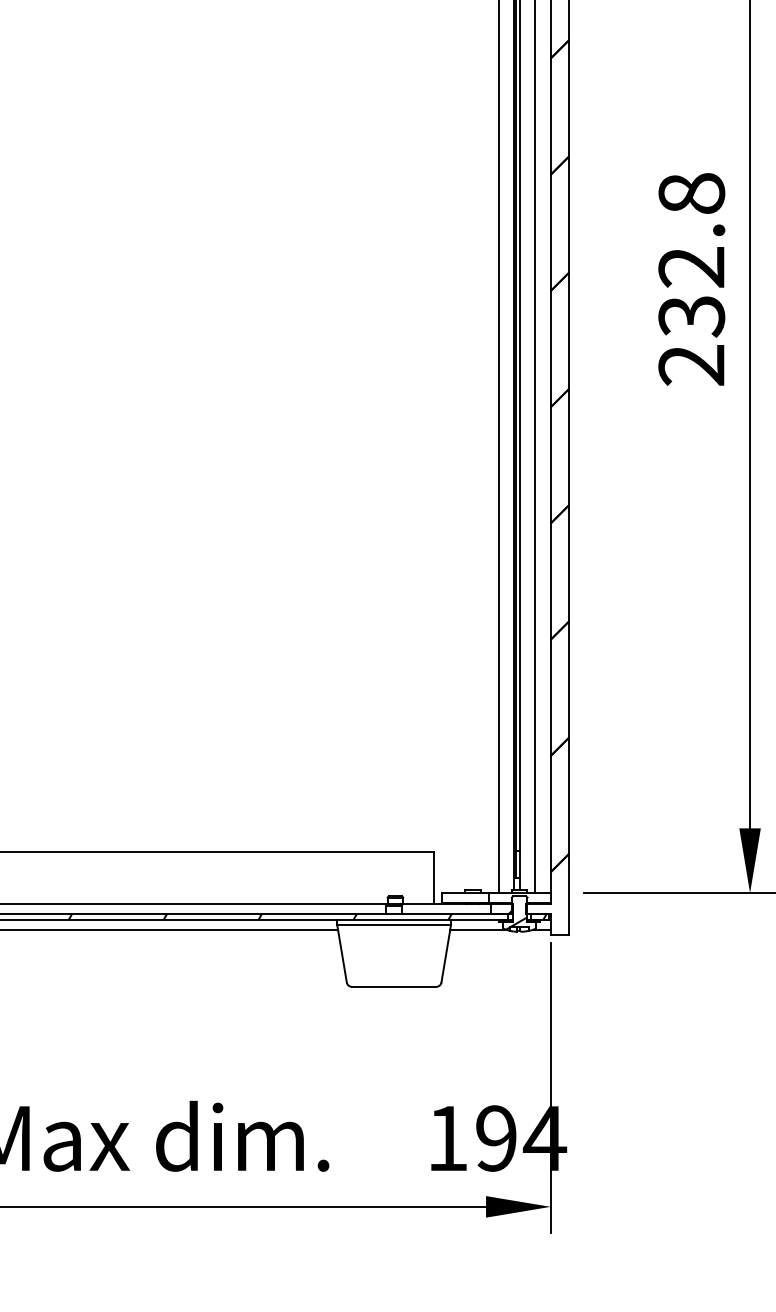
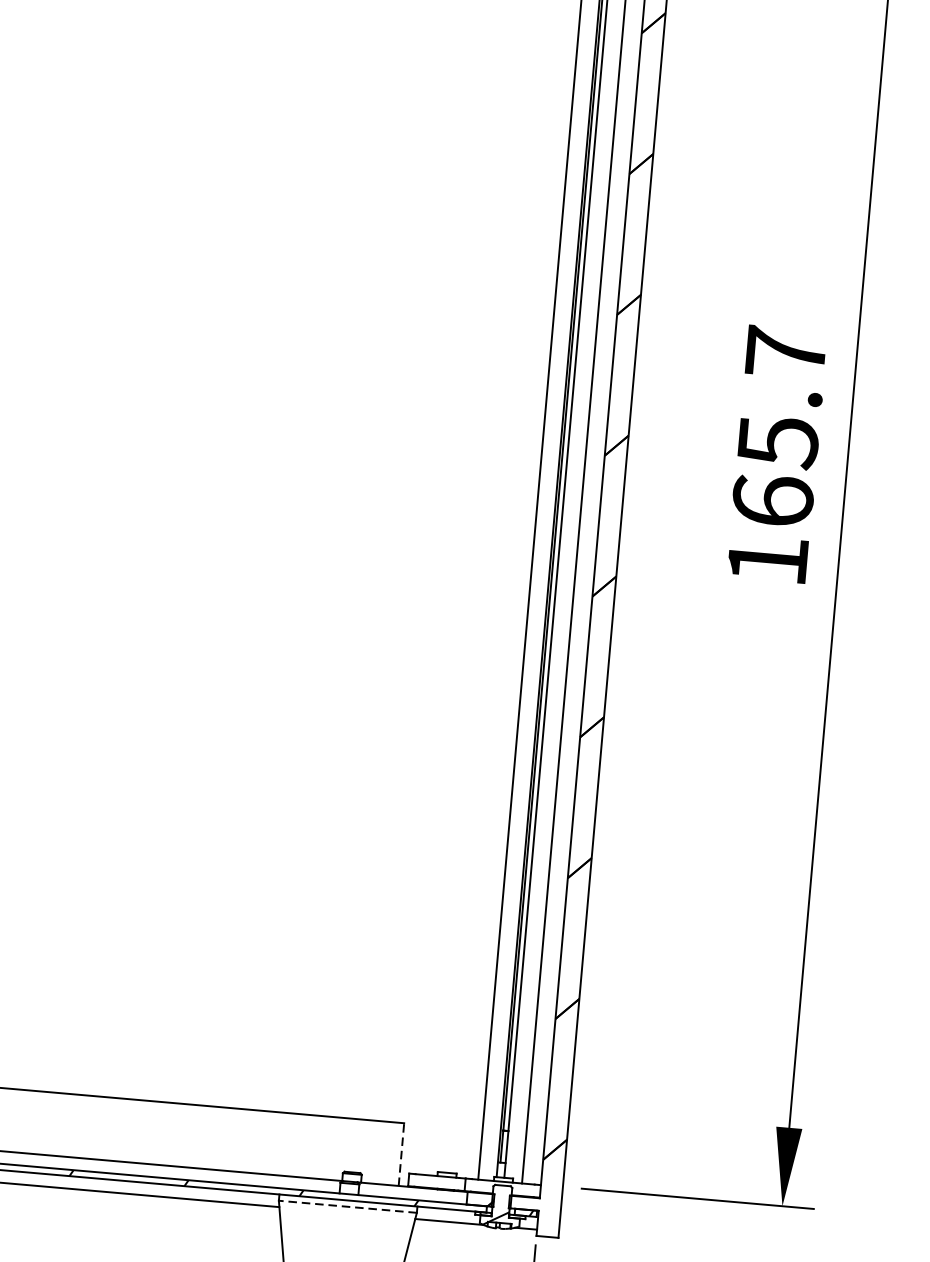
text: (691, 279) -> (776, 456), 232.8 -> 165.7
line: (434, 878) -> (401, 1155), solid -> dashed
line: (394, 924) -> (348, 1206), solid -> dashed

